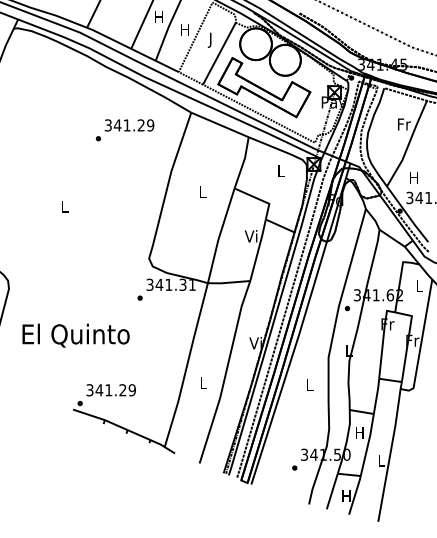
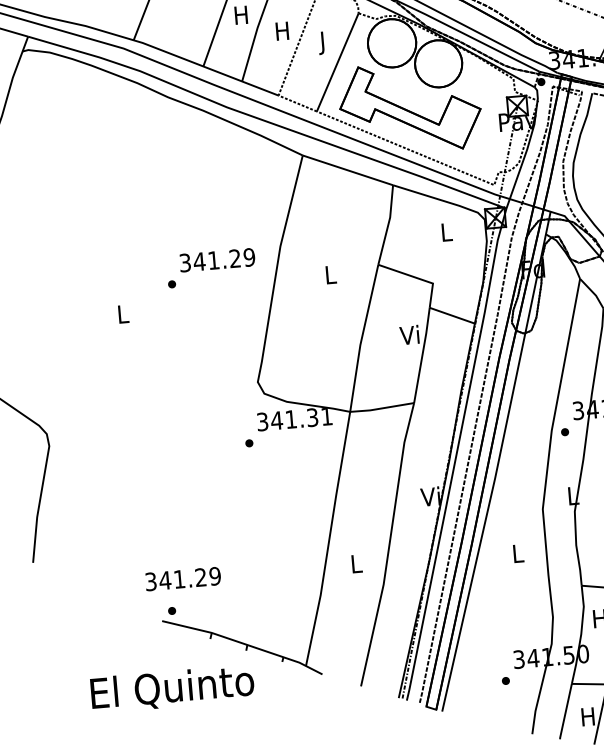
text: (124, 130) -> (210, 268), moved
text: (75, 335) -> (171, 688), moved
text: (110, 390) -> (182, 579), moved

